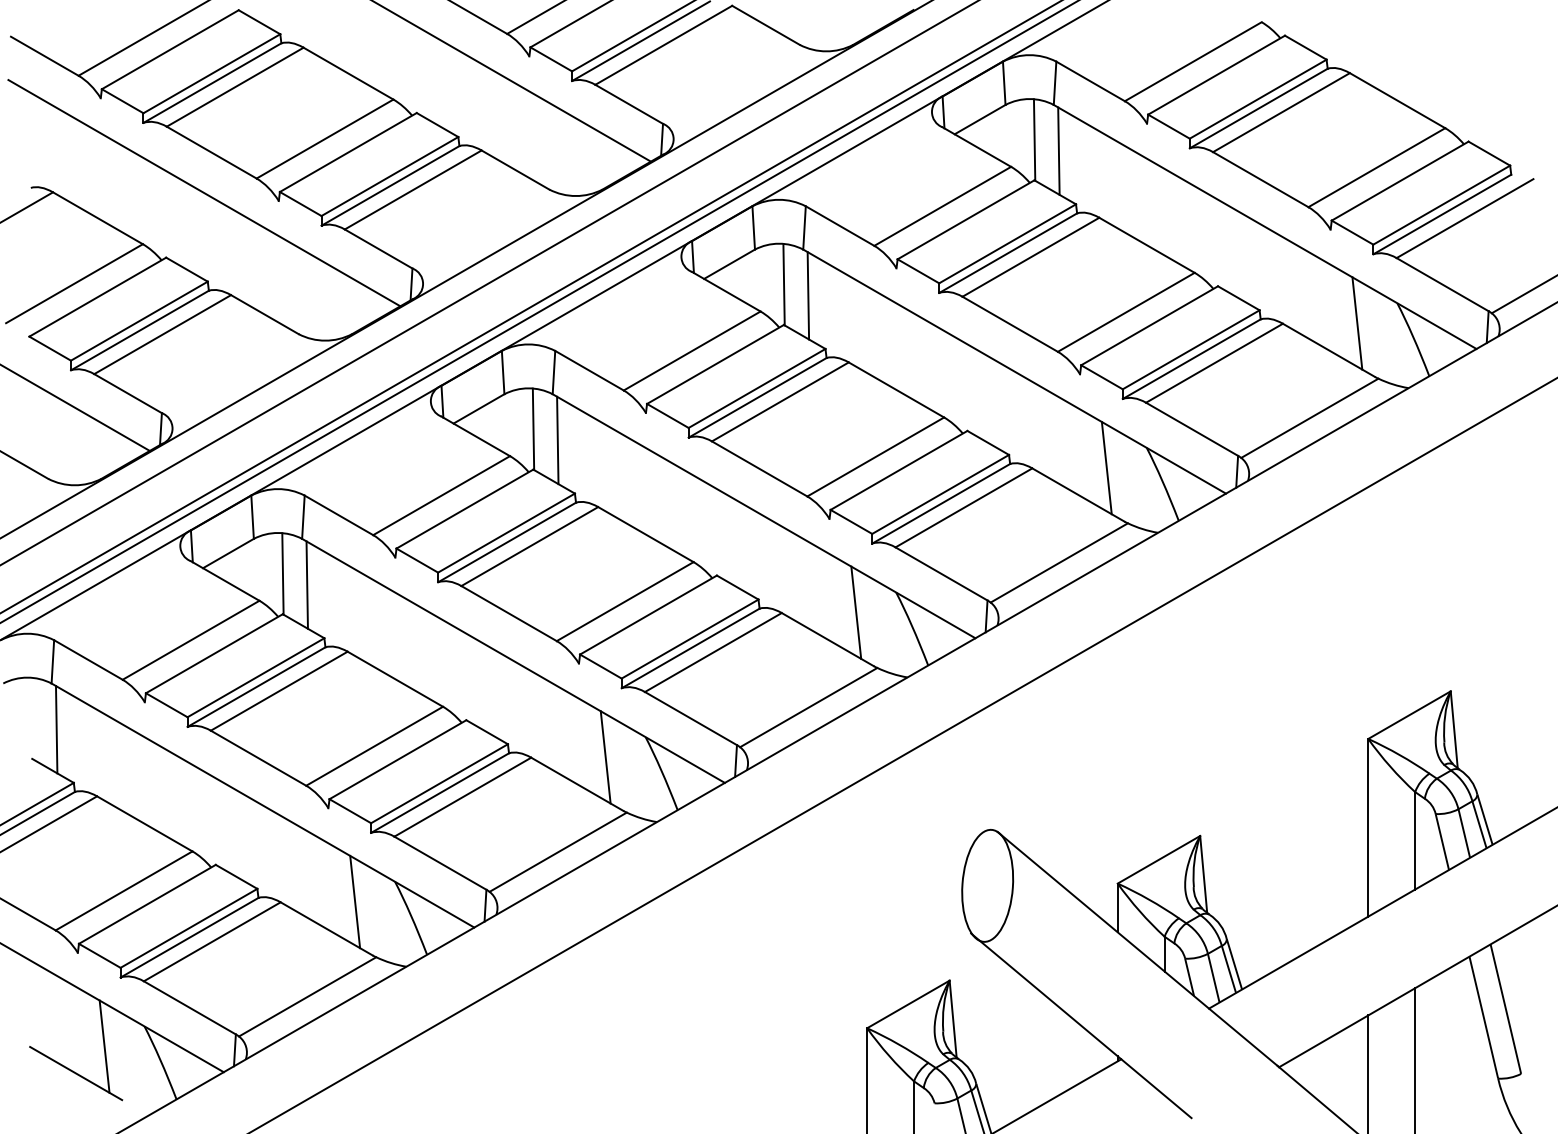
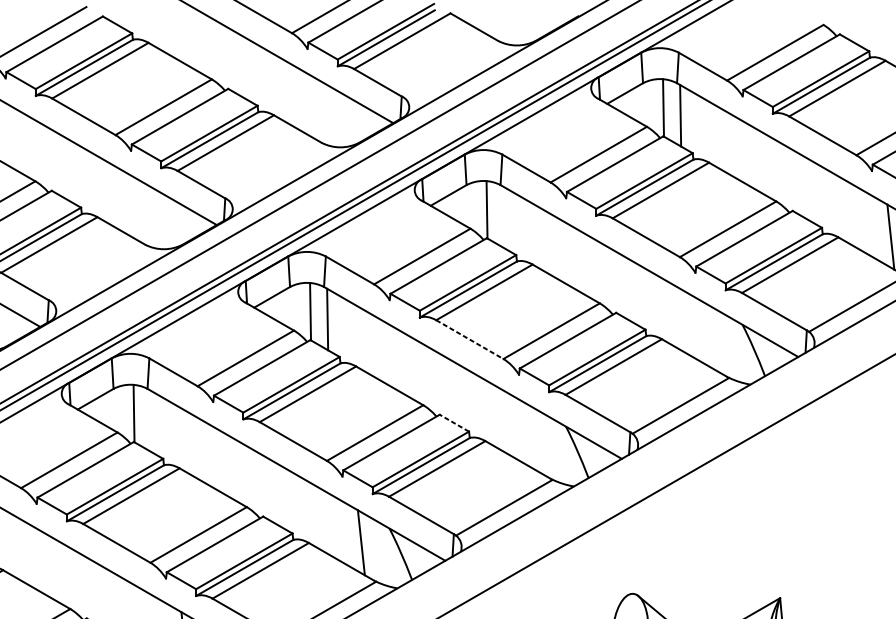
line: (808, 295) -> (504, 217), removed
line: (1106, 467) -> (714, 338), removed
line: (760, 469) -> (470, 340), solid -> dashed
line: (306, 584) -> (150, 421), removed
line: (737, 587) -> (454, 423), solid -> dashed
line: (856, 612) -> (538, 440), removed

